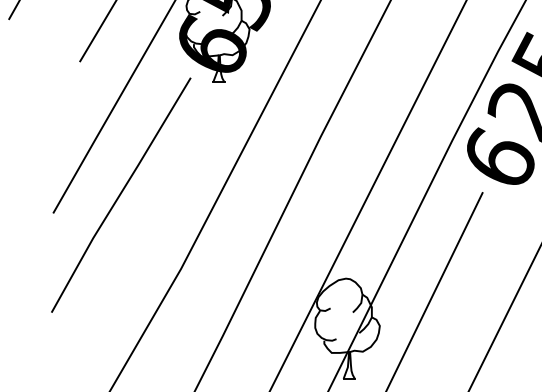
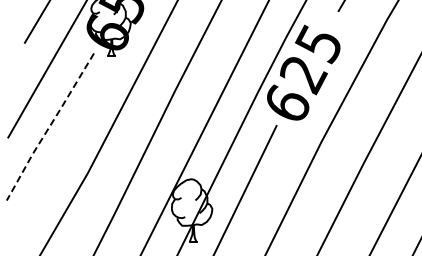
line: (119, 196) -> (49, 127), solid -> dashed

